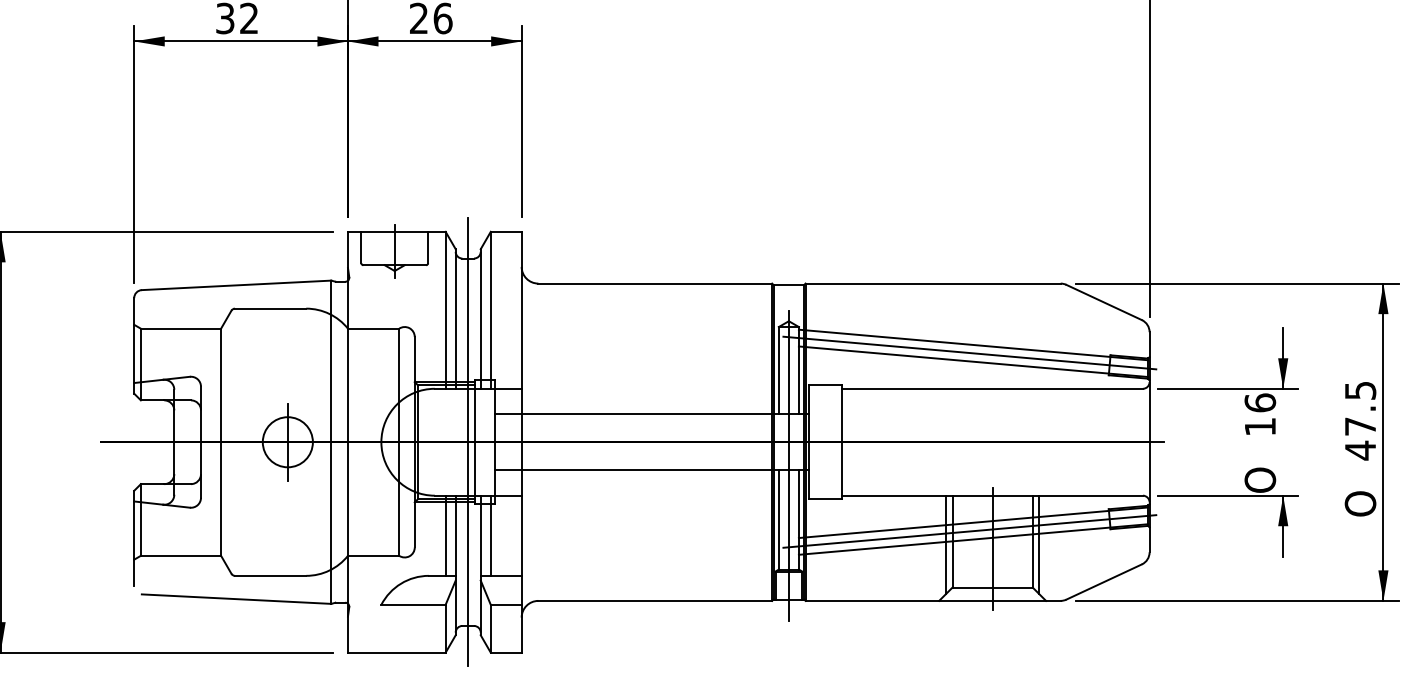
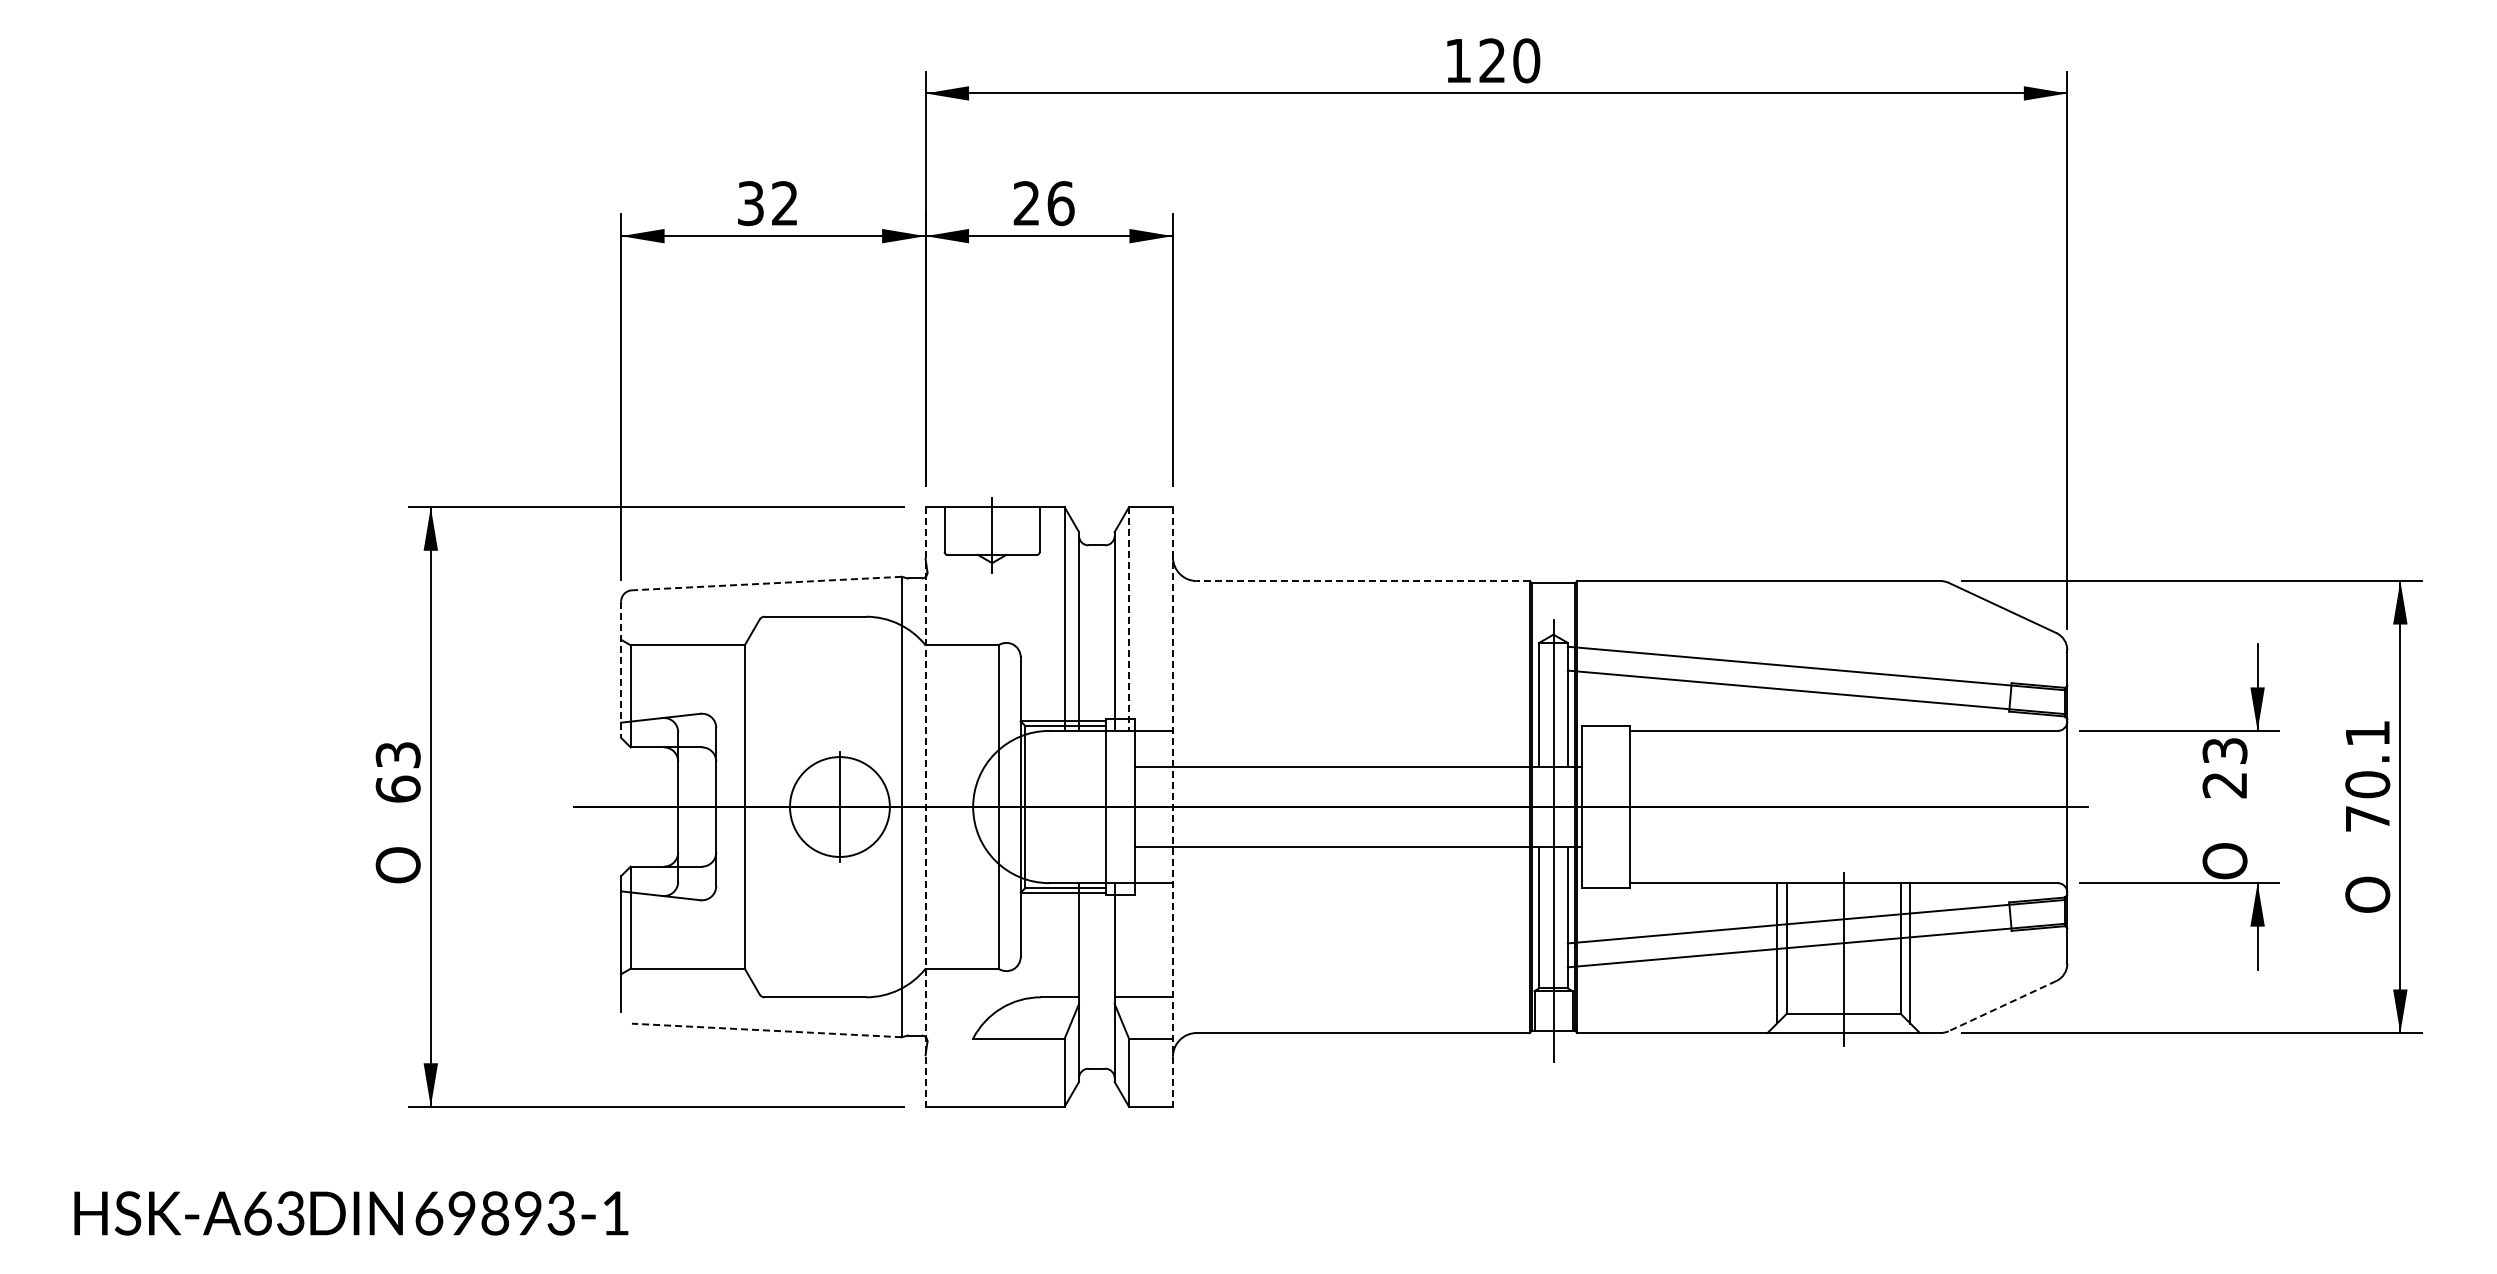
line: (655, 283) -> (1363, 581), solid -> dashed
line: (236, 285) -> (766, 583), solid -> dashed
line: (490, 310) -> (1128, 619), solid -> dashed
line: (134, 346) -> (621, 670), solid -> dashed
line: (969, 352) -> (1810, 679), removed
text: (1259, 414) -> (2224, 767), 16 -> 23
text: (1360, 421) -> (2367, 777), 47.5 -> 70.1
circle: (287, 441) -> (839, 806), size x1.4
line: (467, 441) -> (1096, 806), removed
line: (347, 442) -> (925, 807), solid -> dashed
line: (521, 442) -> (1172, 807), solid -> dashed
line: (969, 531) -> (1810, 933), removed
line: (445, 535) -> (1064, 940), removed
line: (490, 535) -> (1128, 940), removed
line: (1104, 582) -> (2002, 1006), solid -> dashed
line: (236, 599) -> (766, 1030), solid -> dashed

